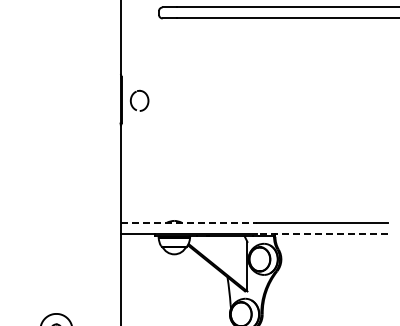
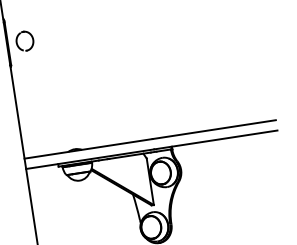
line: (189, 222) -> (89, 148), dashed -> solid
line: (321, 233) -> (215, 139), dashed -> solid

